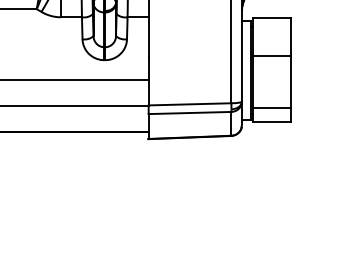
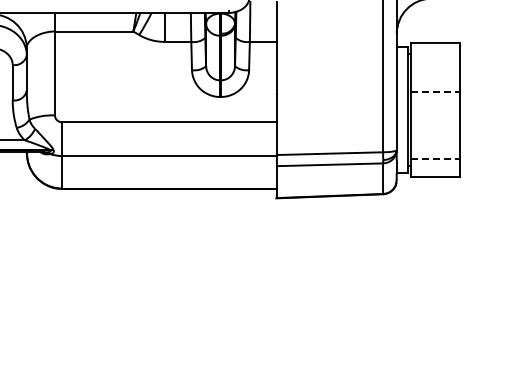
line: (272, 56) -> (435, 92), solid -> dashed
line: (272, 108) -> (435, 158), solid -> dashed

